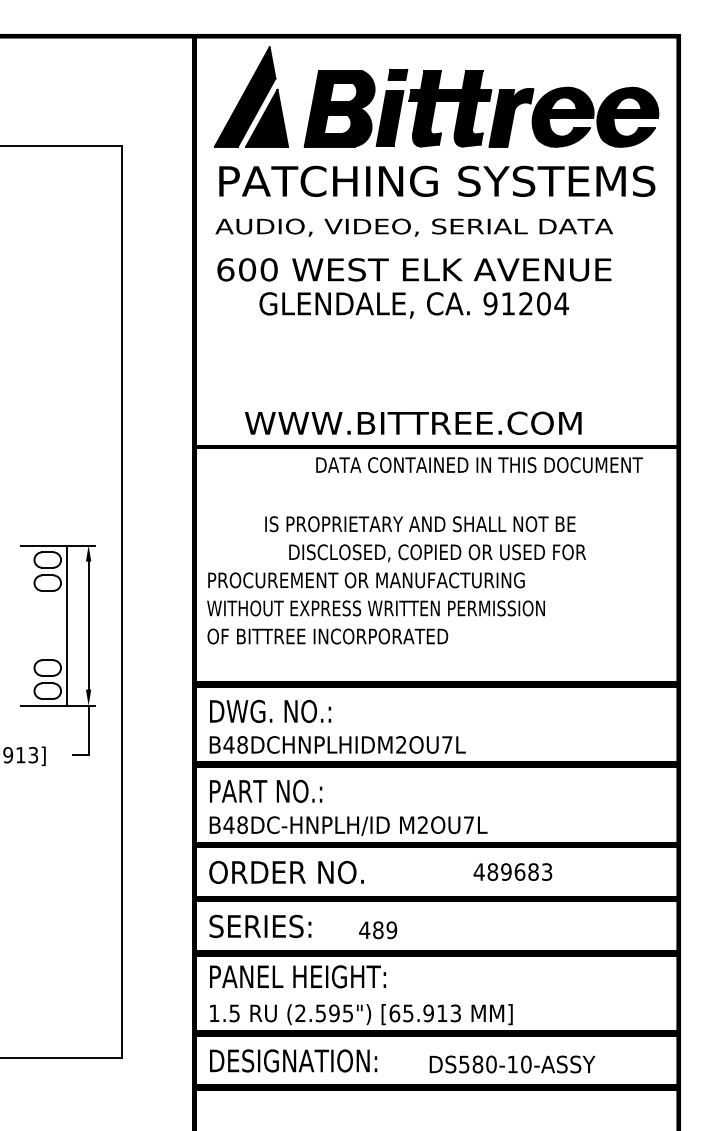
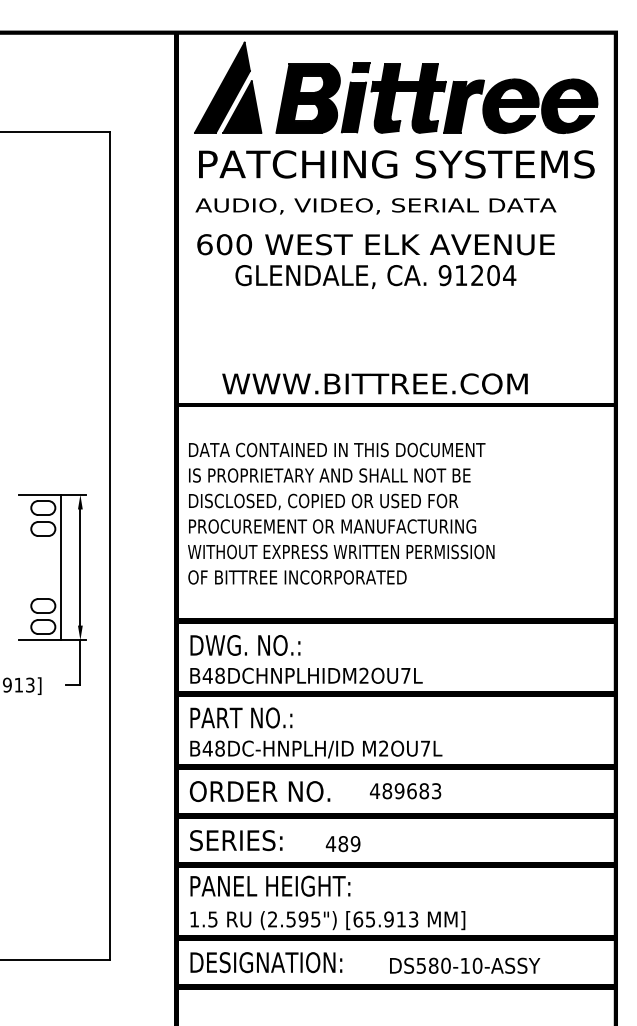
text: (479, 464) -> (337, 449), moved
text: (420, 524) -> (329, 475), moved
text: (437, 553) -> (323, 502), moved
text: (512, 871) -> (405, 790), moved

